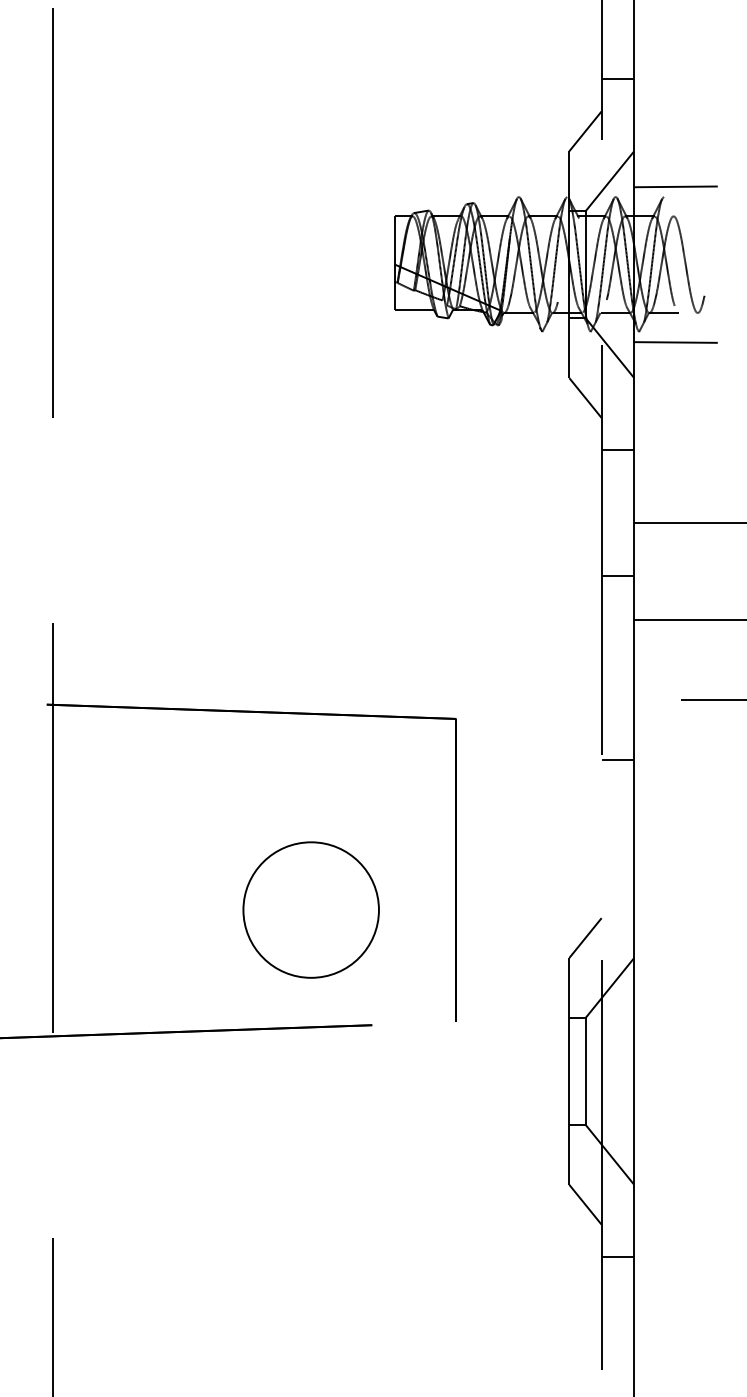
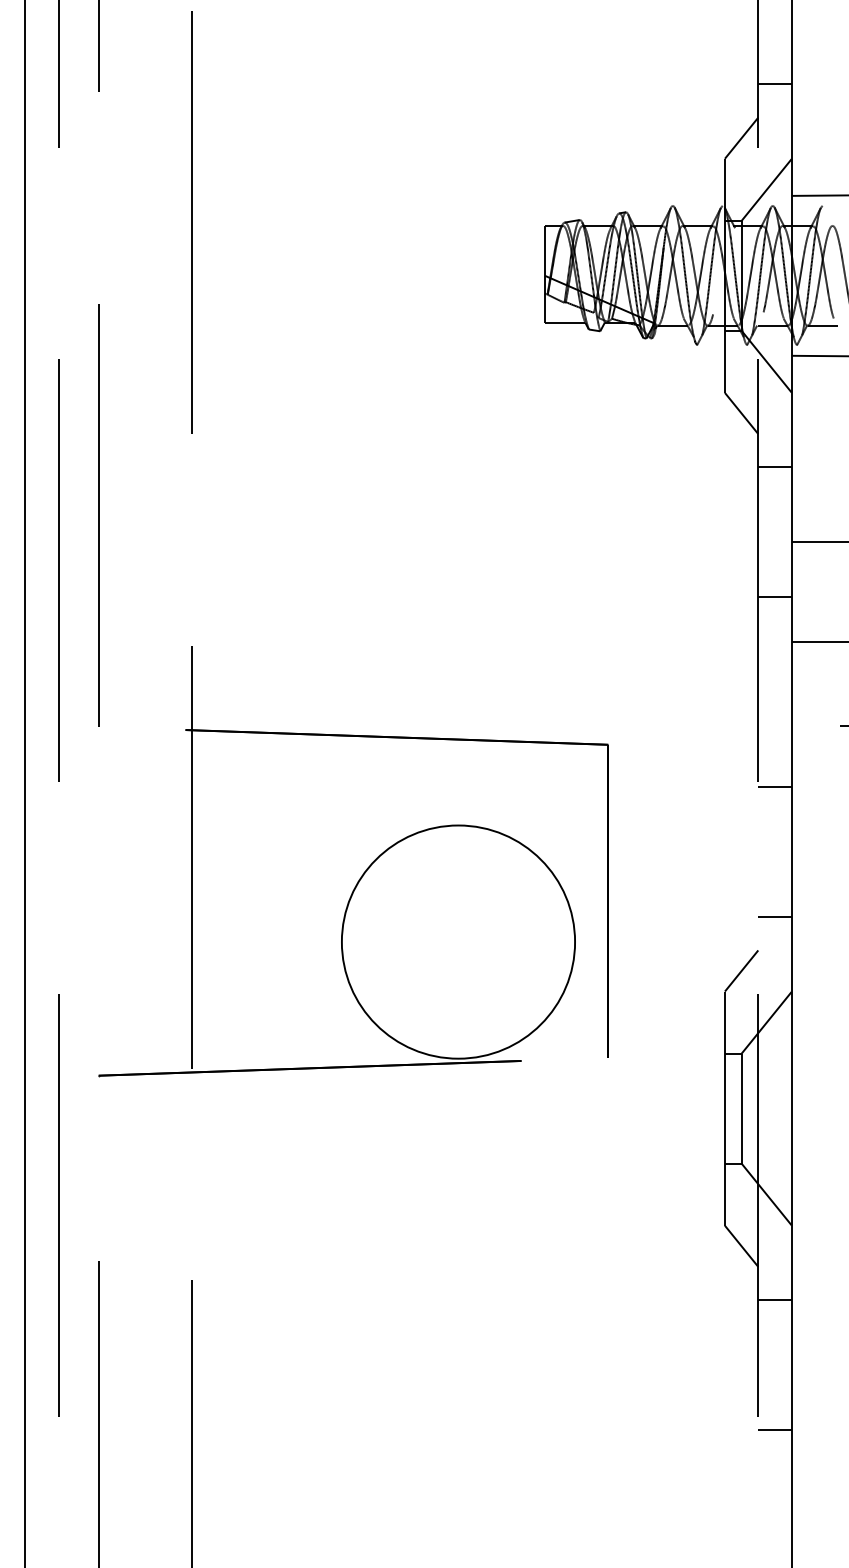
line: (617, 886) -> (774, 917), added
circle: (311, 909) -> (458, 941), size x1.67
line: (617, 1382) -> (774, 1429), added

